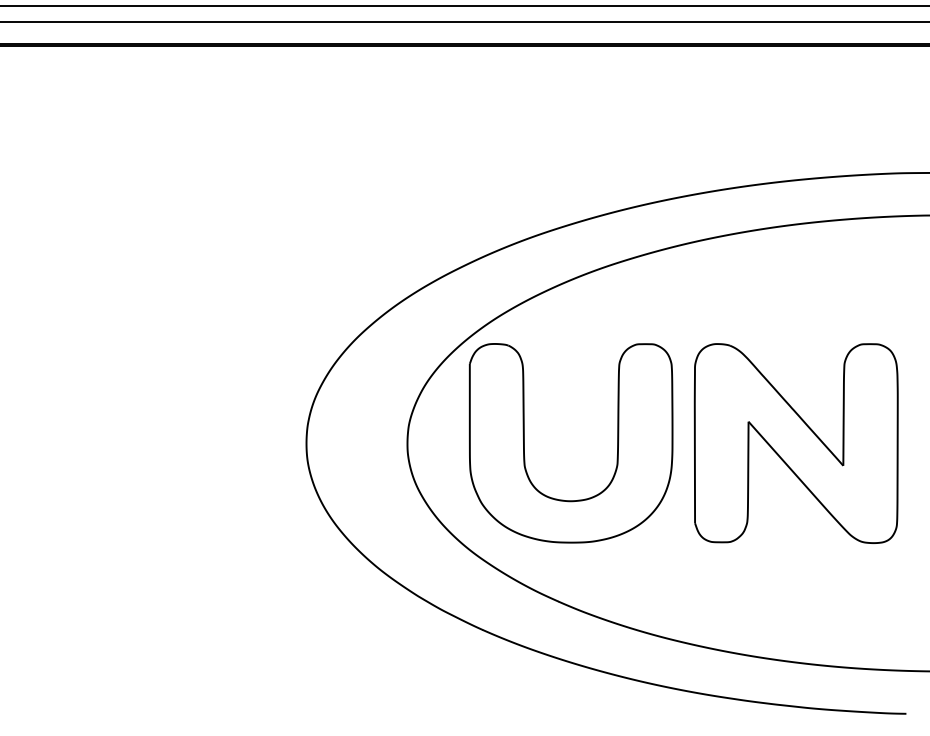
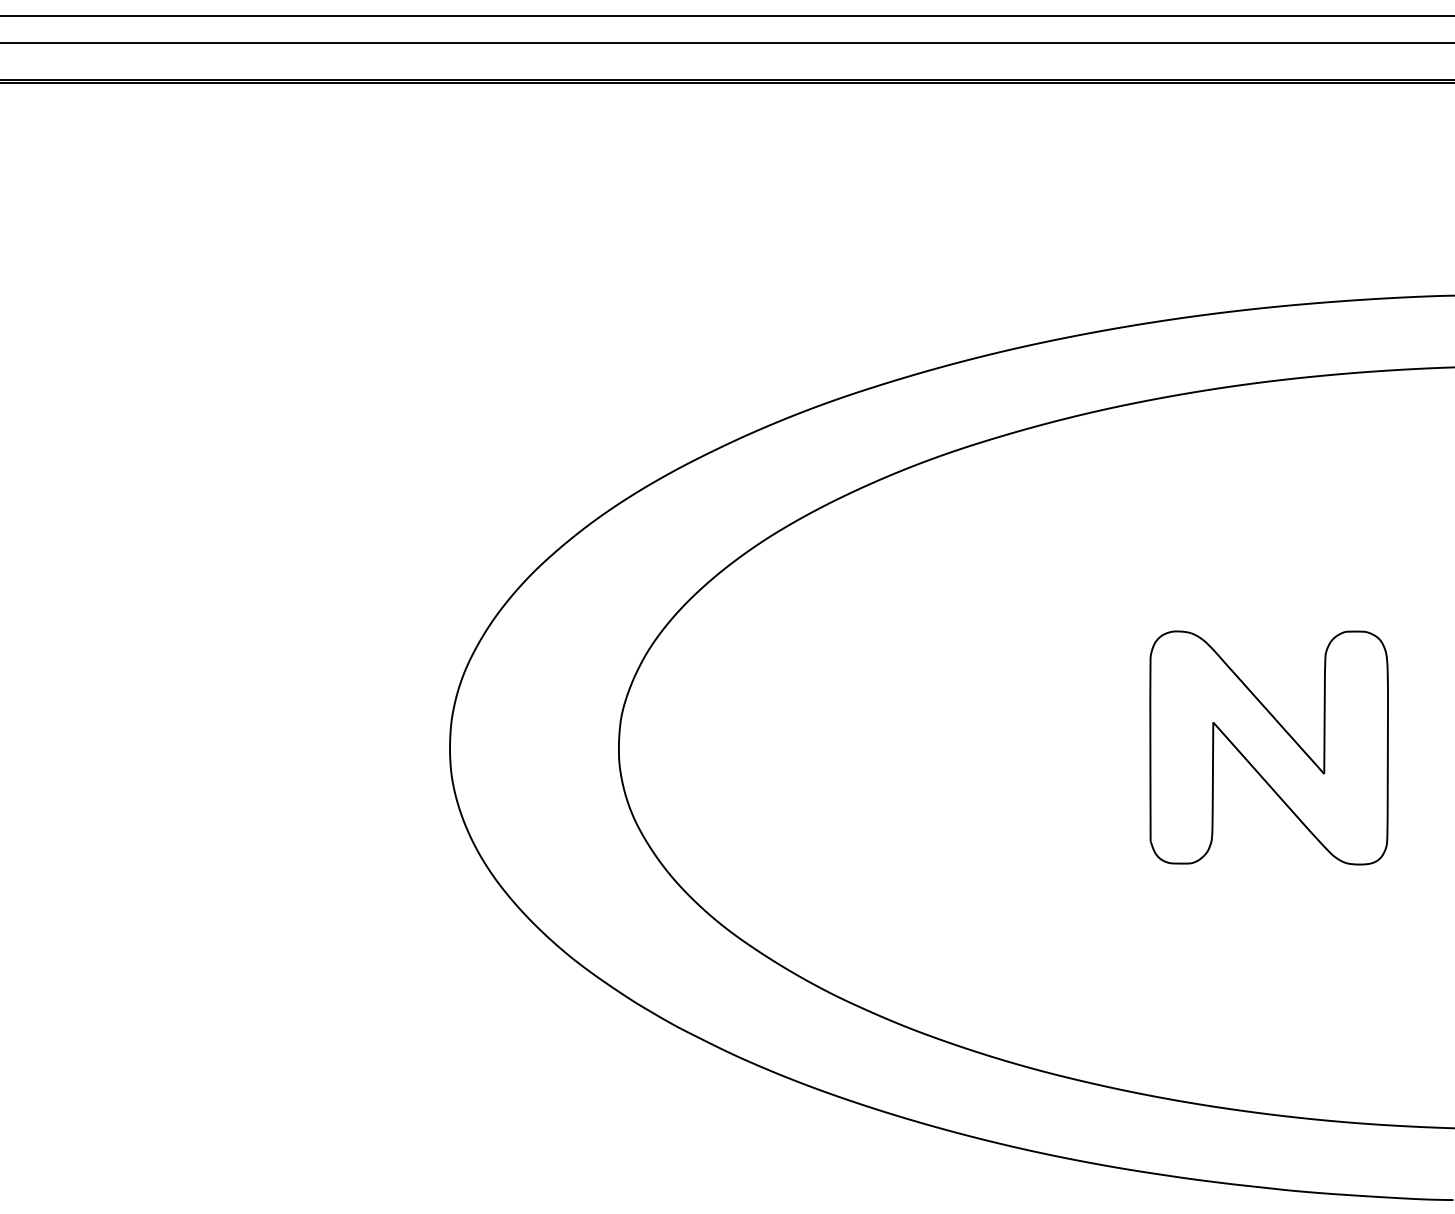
part: (524, 443) -> (814, 747), removed
part: (795, 443) -> (1267, 747), size x0.7

